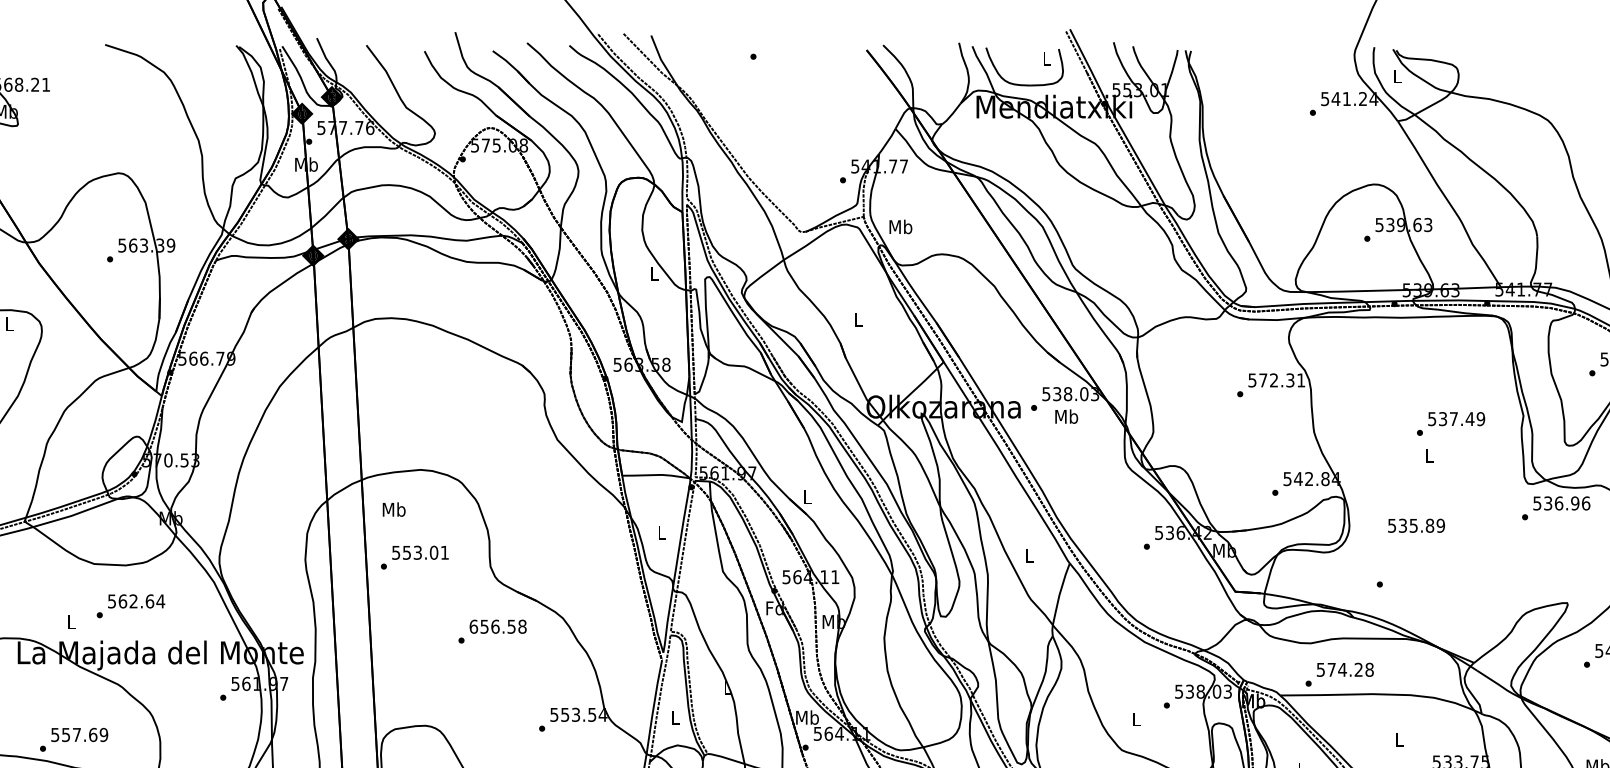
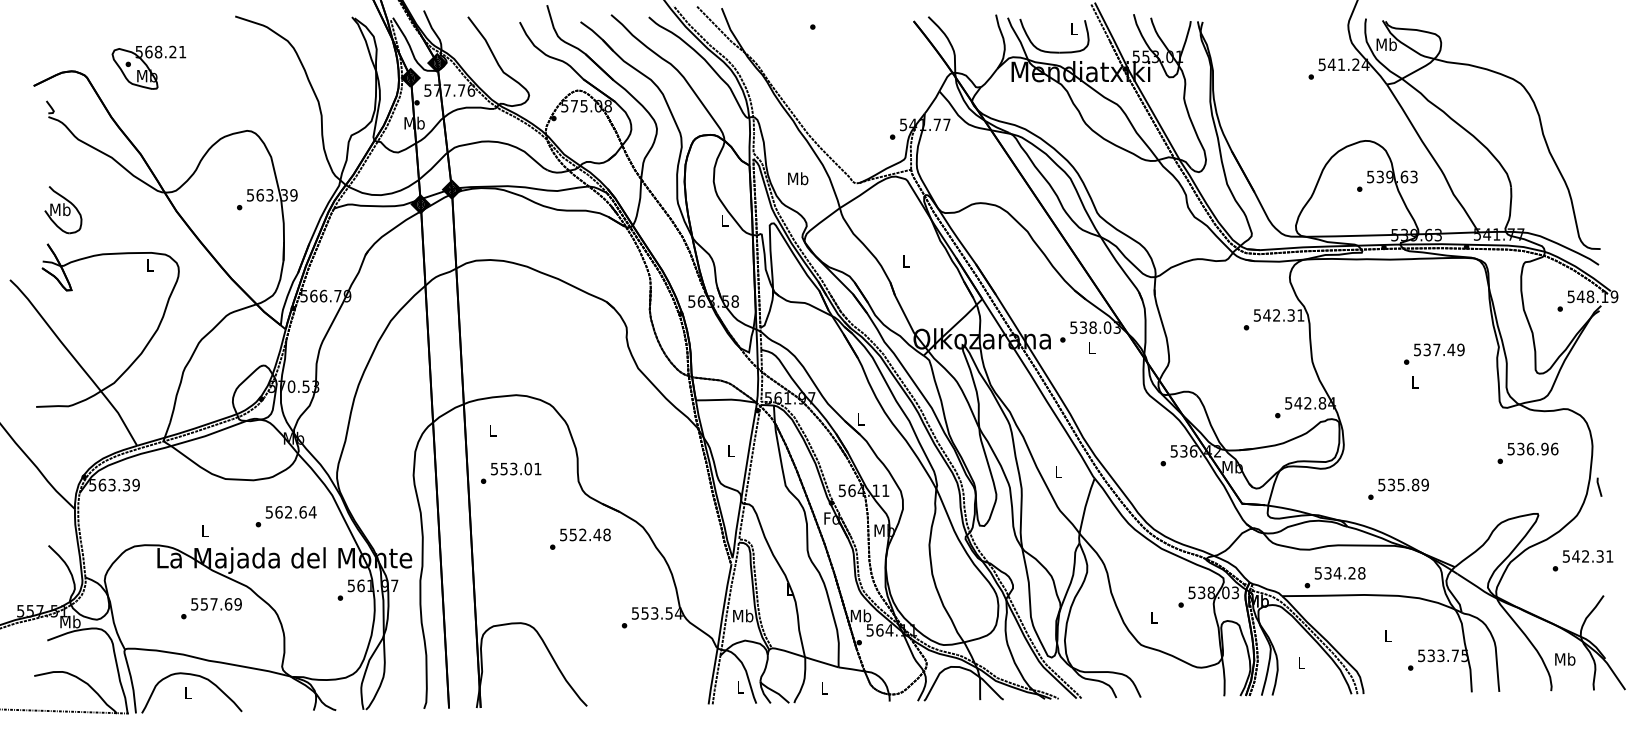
text: (1397, 76) -> (1386, 44), L -> Mb
text: (901, 226) -> (798, 178), moved
text: (1262, 380) -> (1266, 315), 572.31 -> 542.31
text: (1066, 416) -> (1091, 347), Mb -> L
text: (1555, 507) -> (1527, 452), moved
text: (393, 509) -> (492, 430), Mb -> L
text: (1416, 525) -> (1403, 484), moved
text: (130, 606) -> (285, 516), moved
text: (492, 626) -> (580, 534), 656.58 -> 552.48
text: (1331, 670) -> (1327, 573), 574.28 -> 534.28
text: (675, 717) -> (743, 615), L -> Mb
text: (74, 739) -> (211, 608), moved

